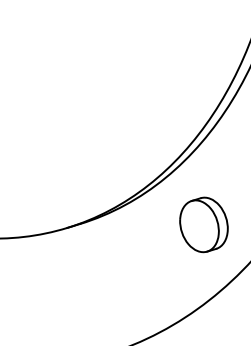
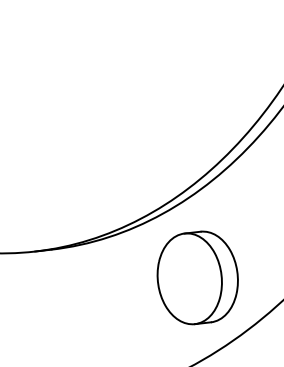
part: (203, 224) -> (197, 277), size x1.43

